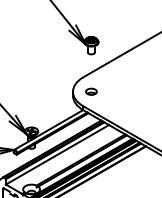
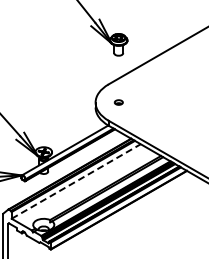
part: (91, 91) -> (118, 102), size x0.6
line: (57, 154) -> (76, 181), solid -> dashed

